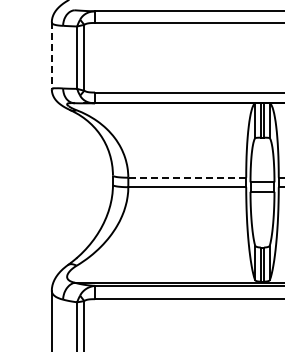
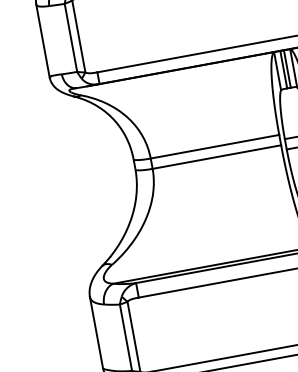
line: (51, 56) -> (42, 41), dashed -> solid
line: (187, 177) -> (215, 146), dashed -> solid

